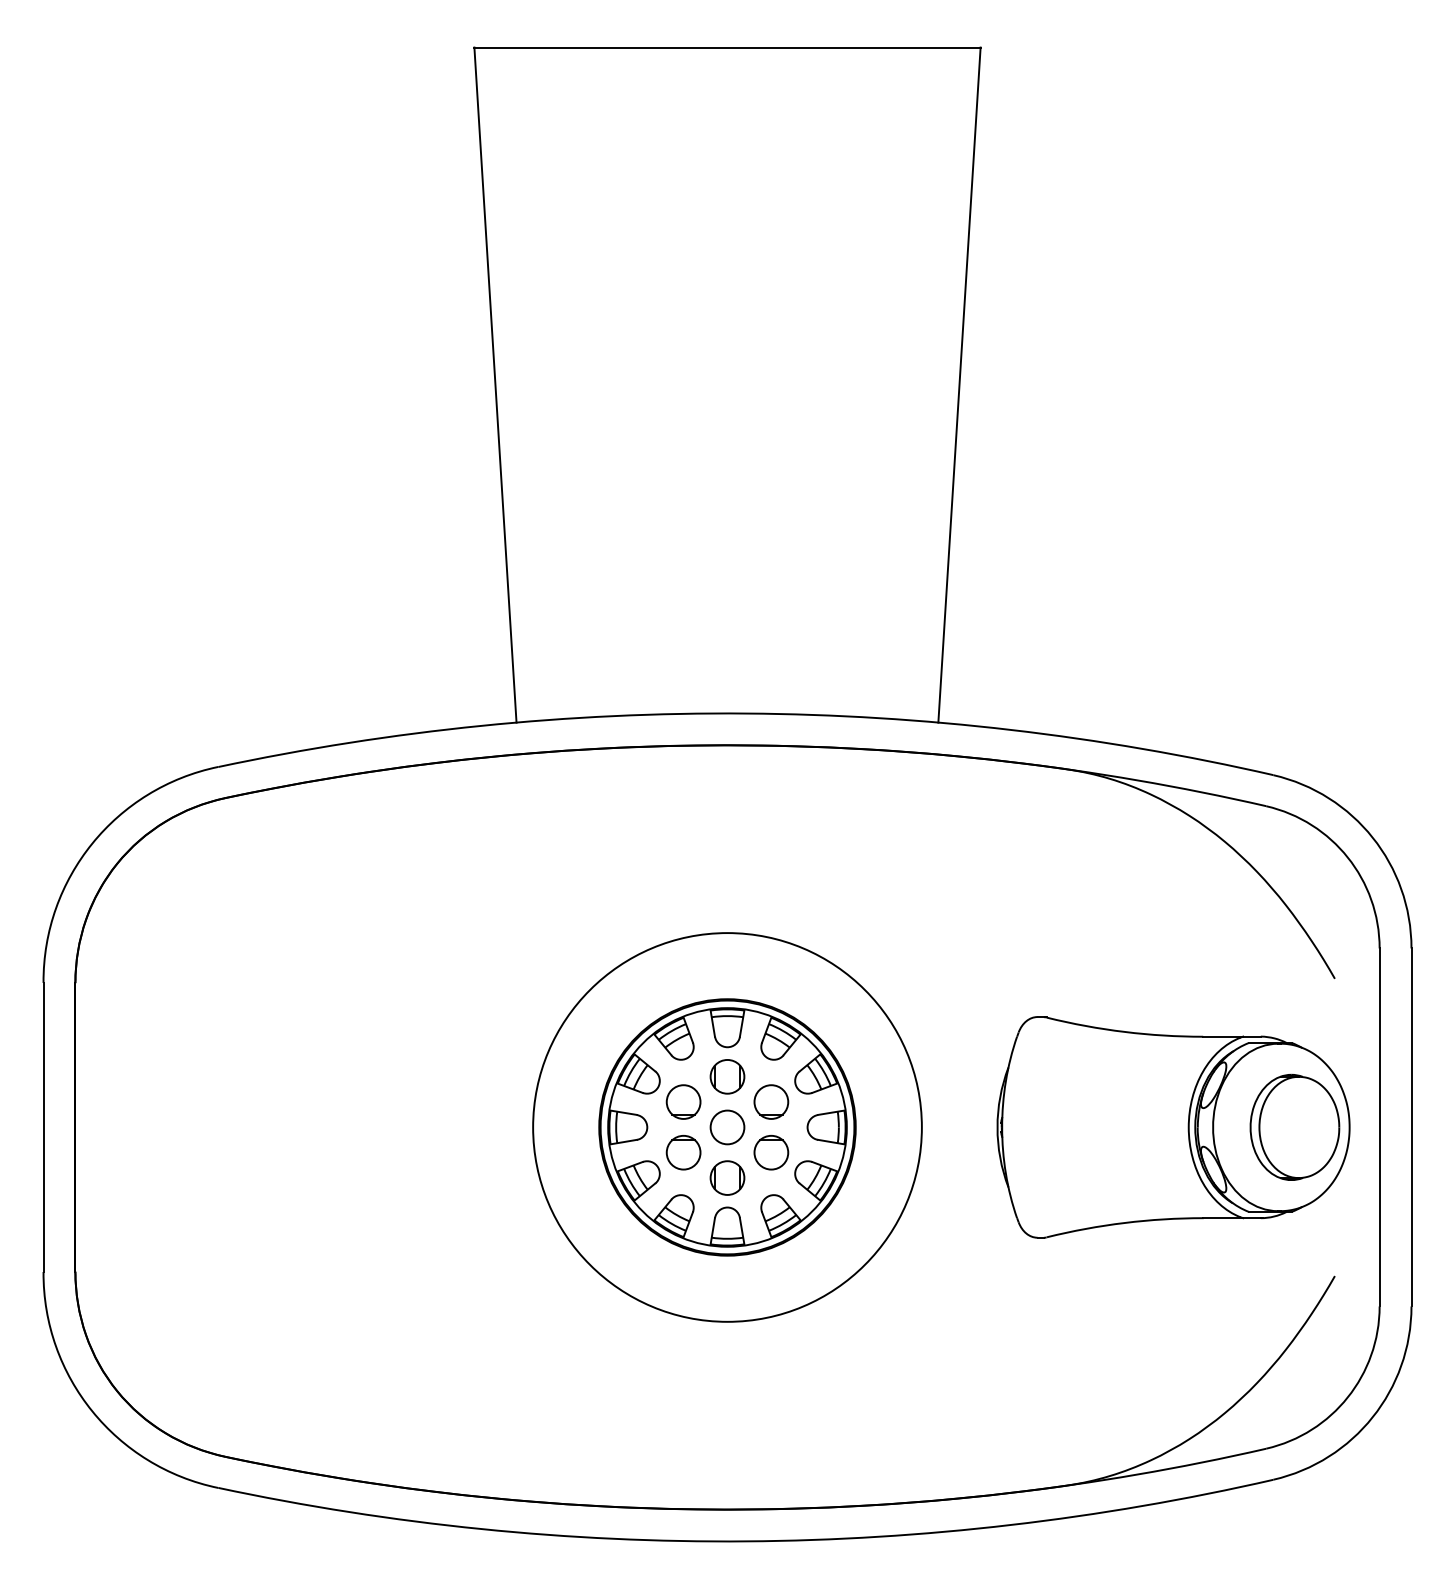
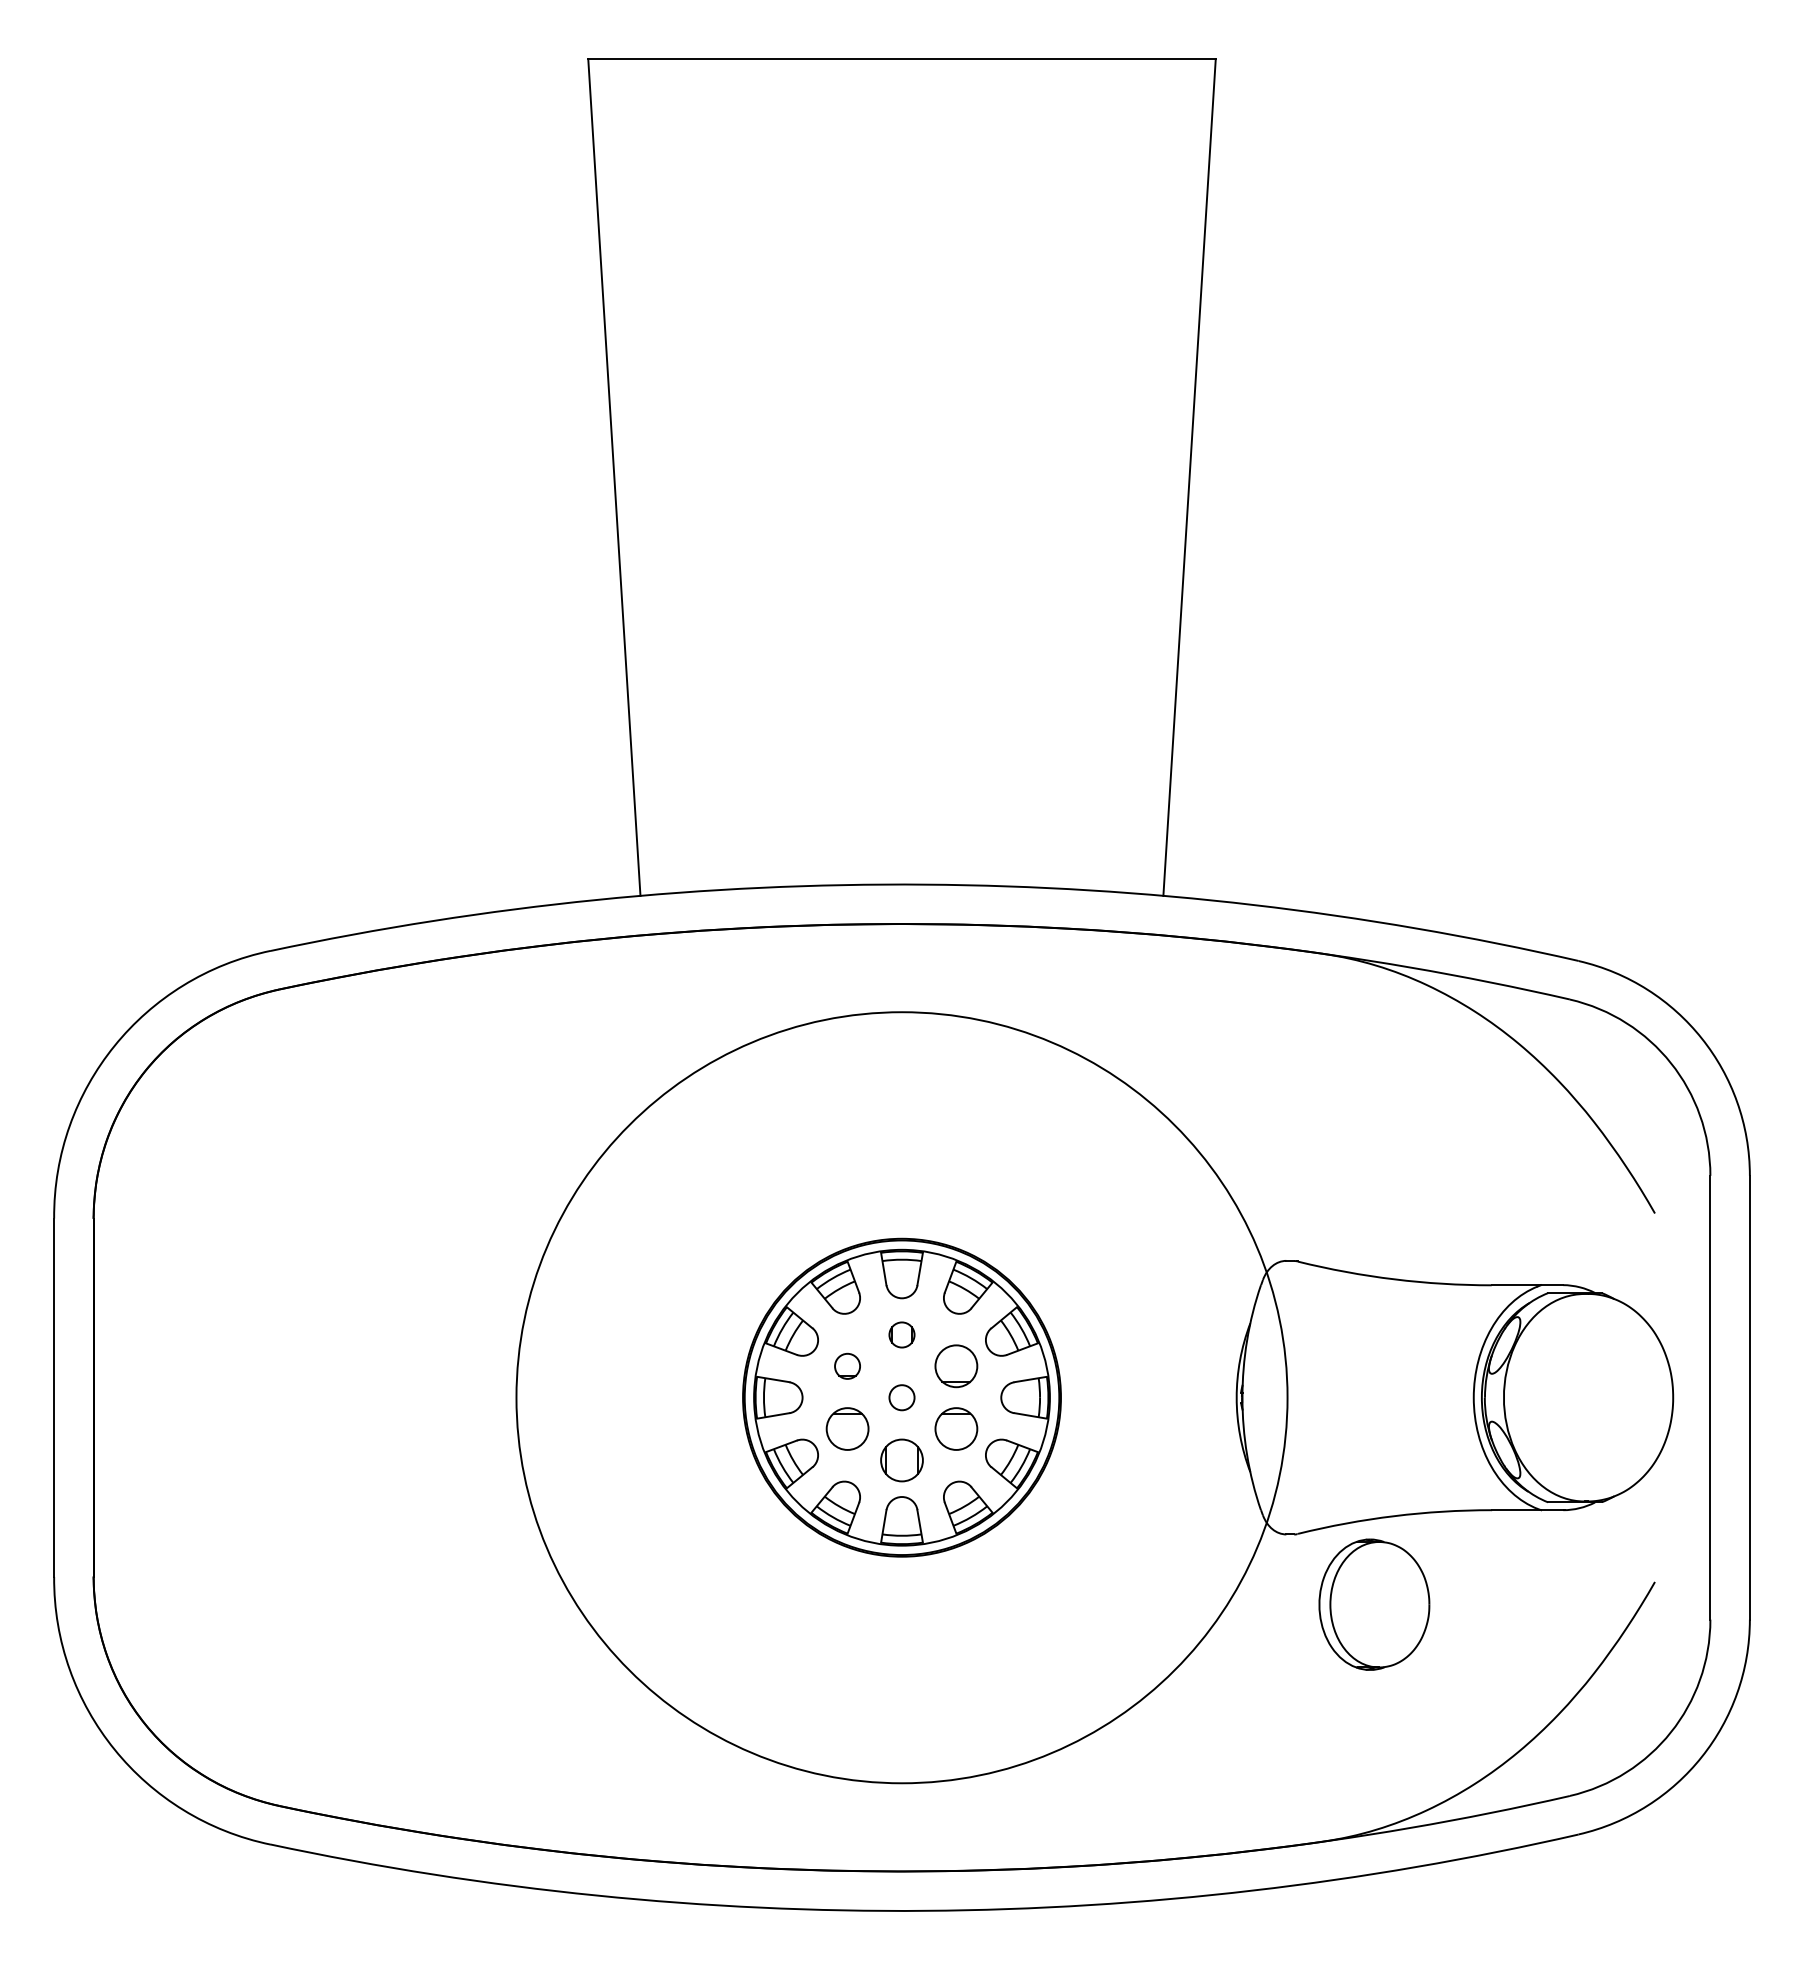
part: (727, 1076) -> (901, 1334), size x0.6
part: (683, 1102) -> (847, 1366), size x0.6
circle: (727, 1127) -> (901, 1397), size x0.6
circle: (727, 1127) -> (901, 1397), size x1.6
part: (1295, 1127) -> (1374, 1604), moved

